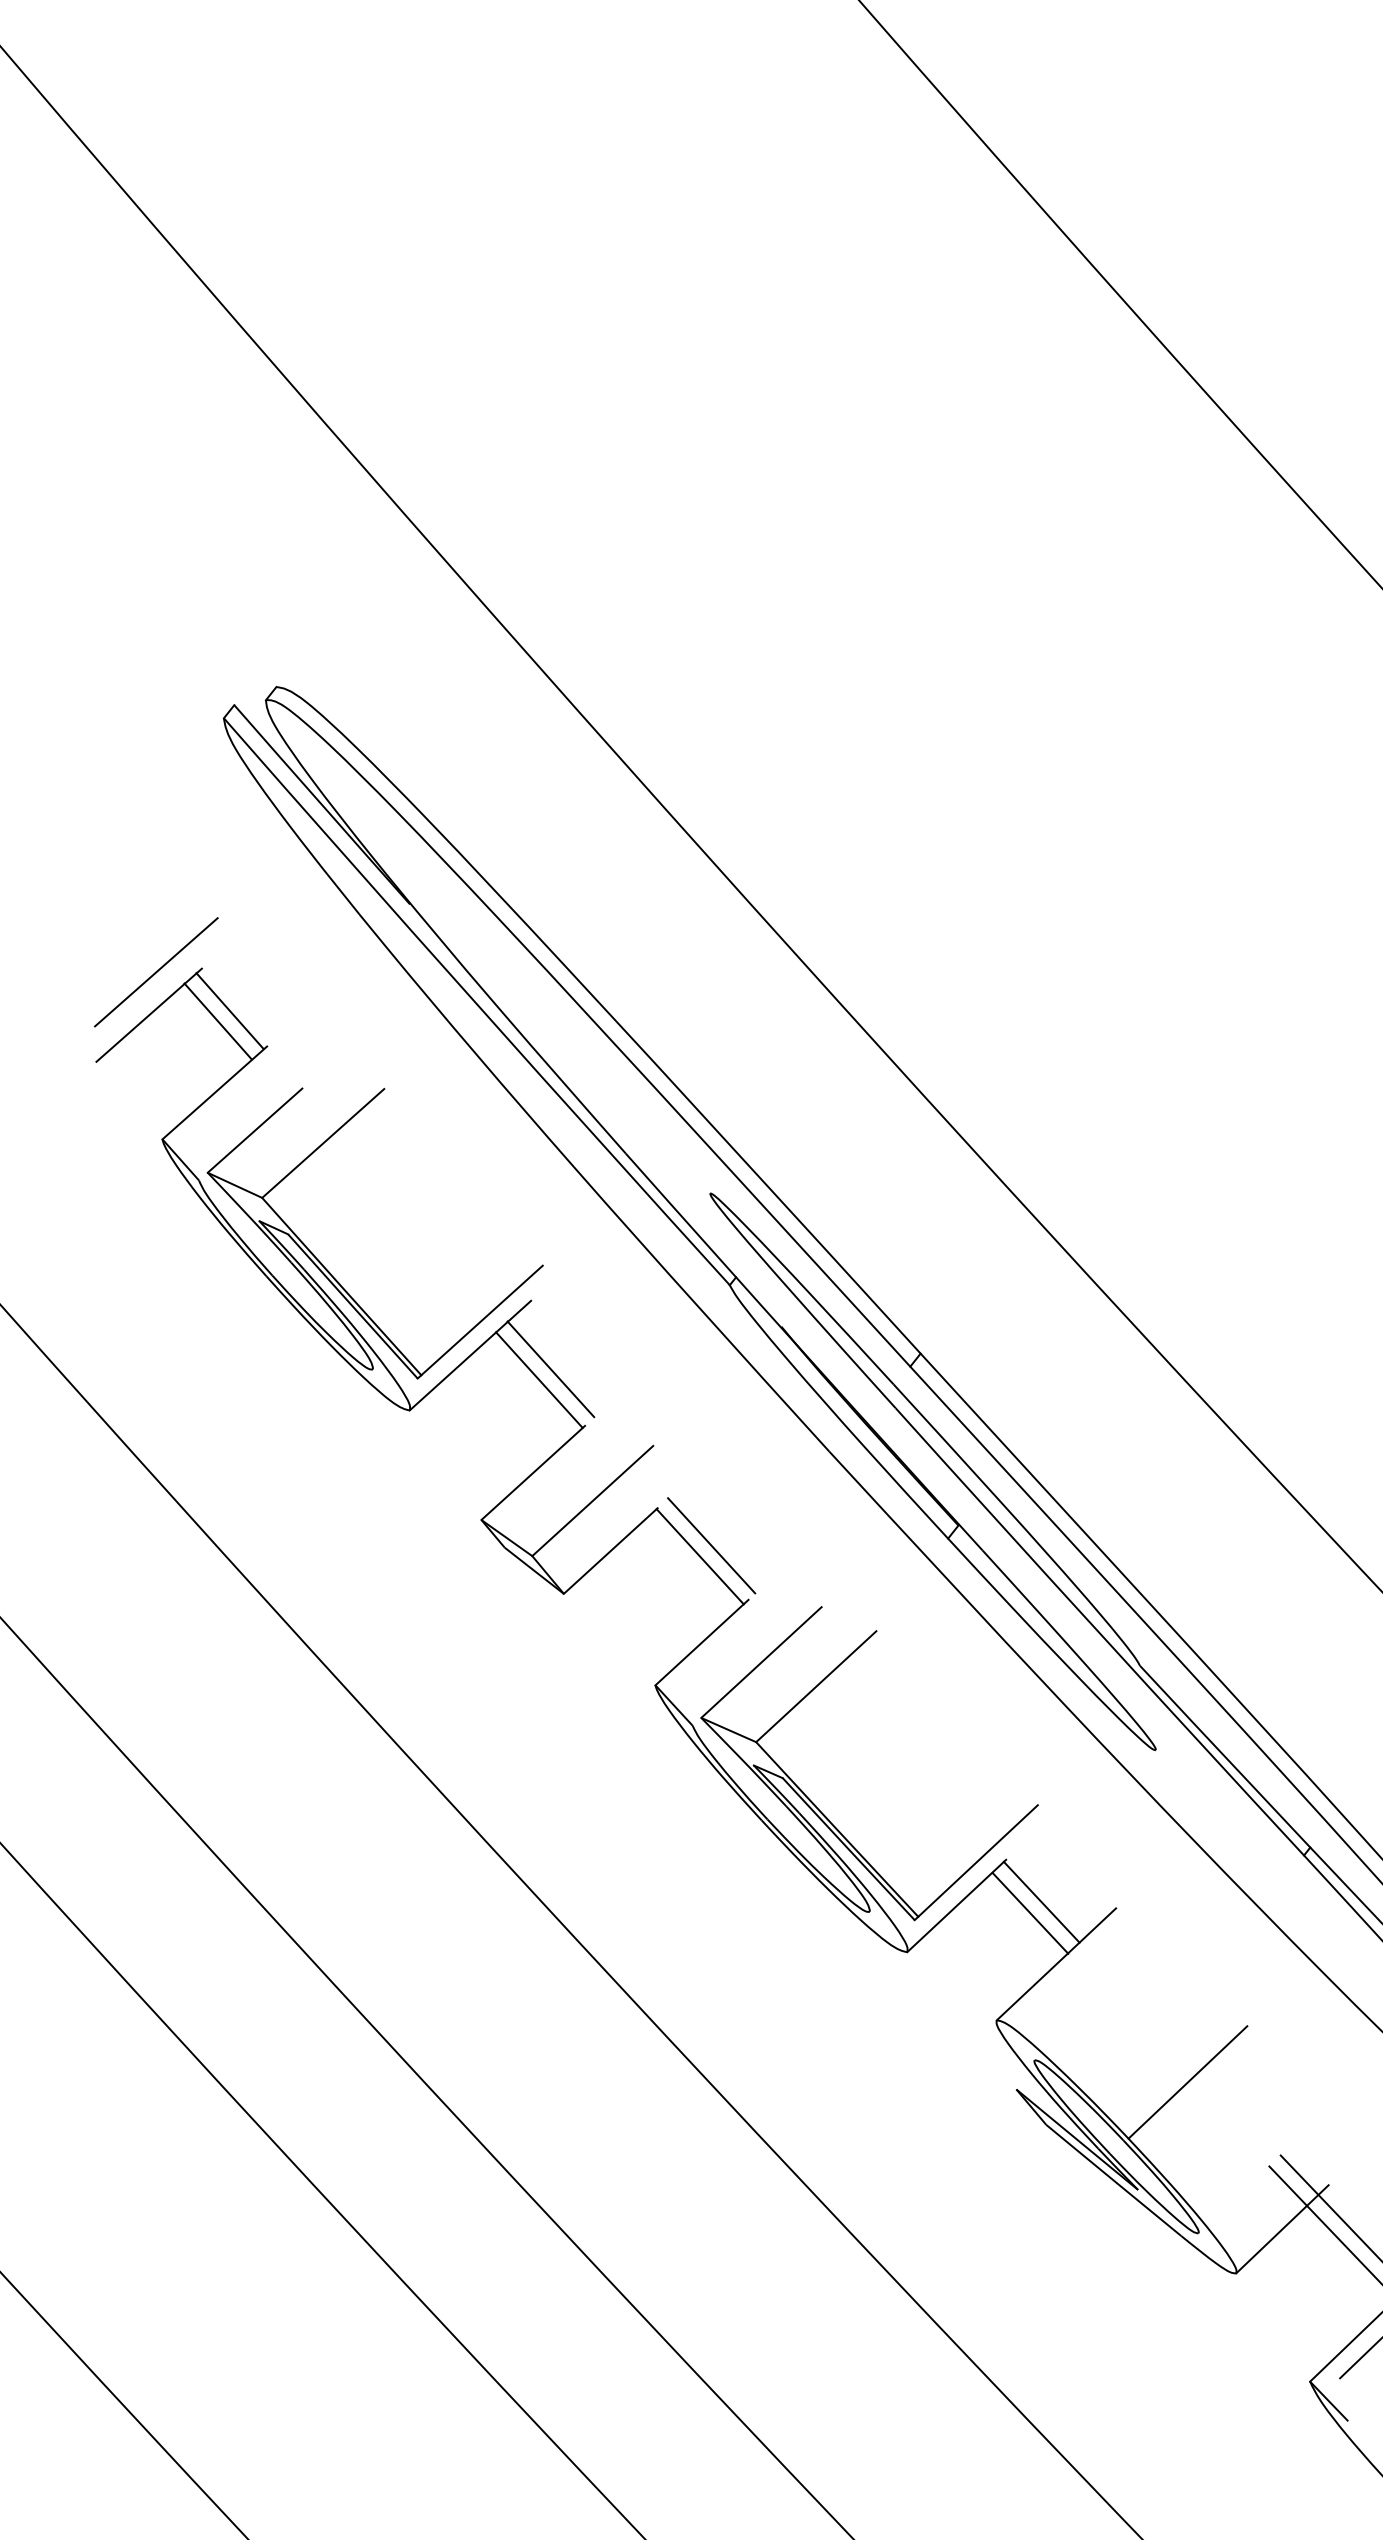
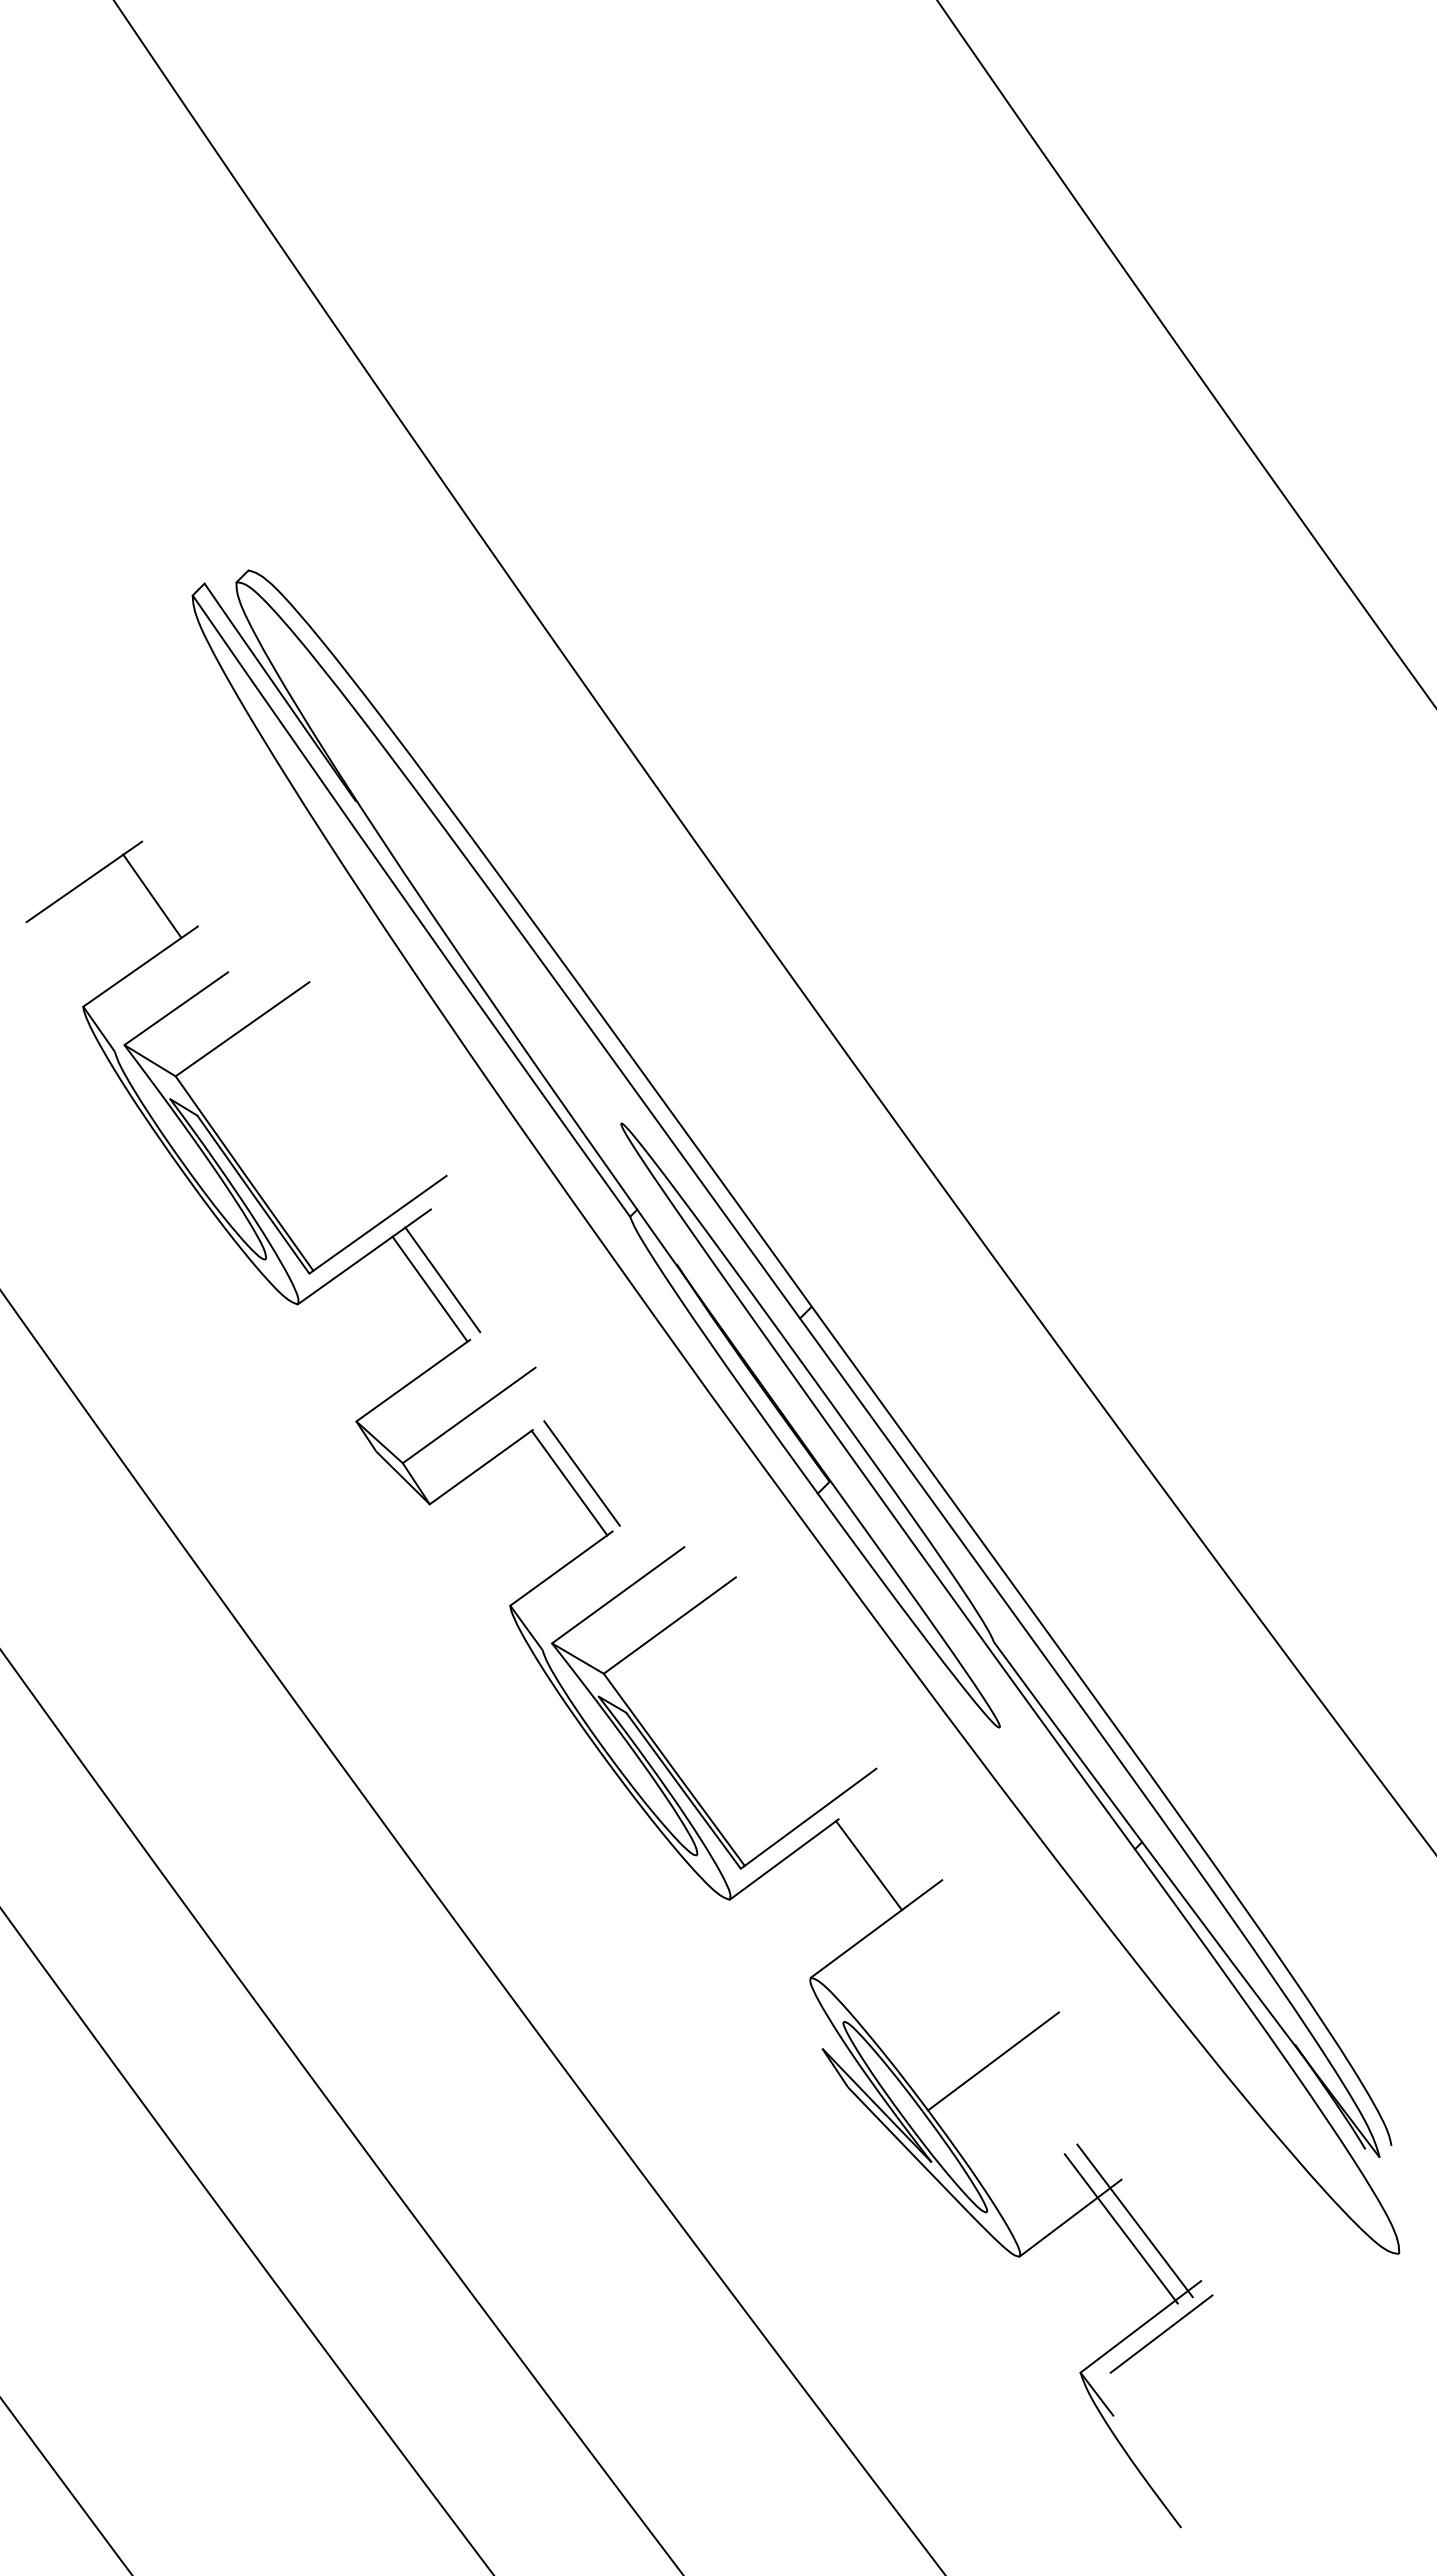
line: (156, 971) -> (96, 839), removed
line: (230, 1010) -> (165, 886), removed
line: (1030, 1912) -> (856, 1874), removed

